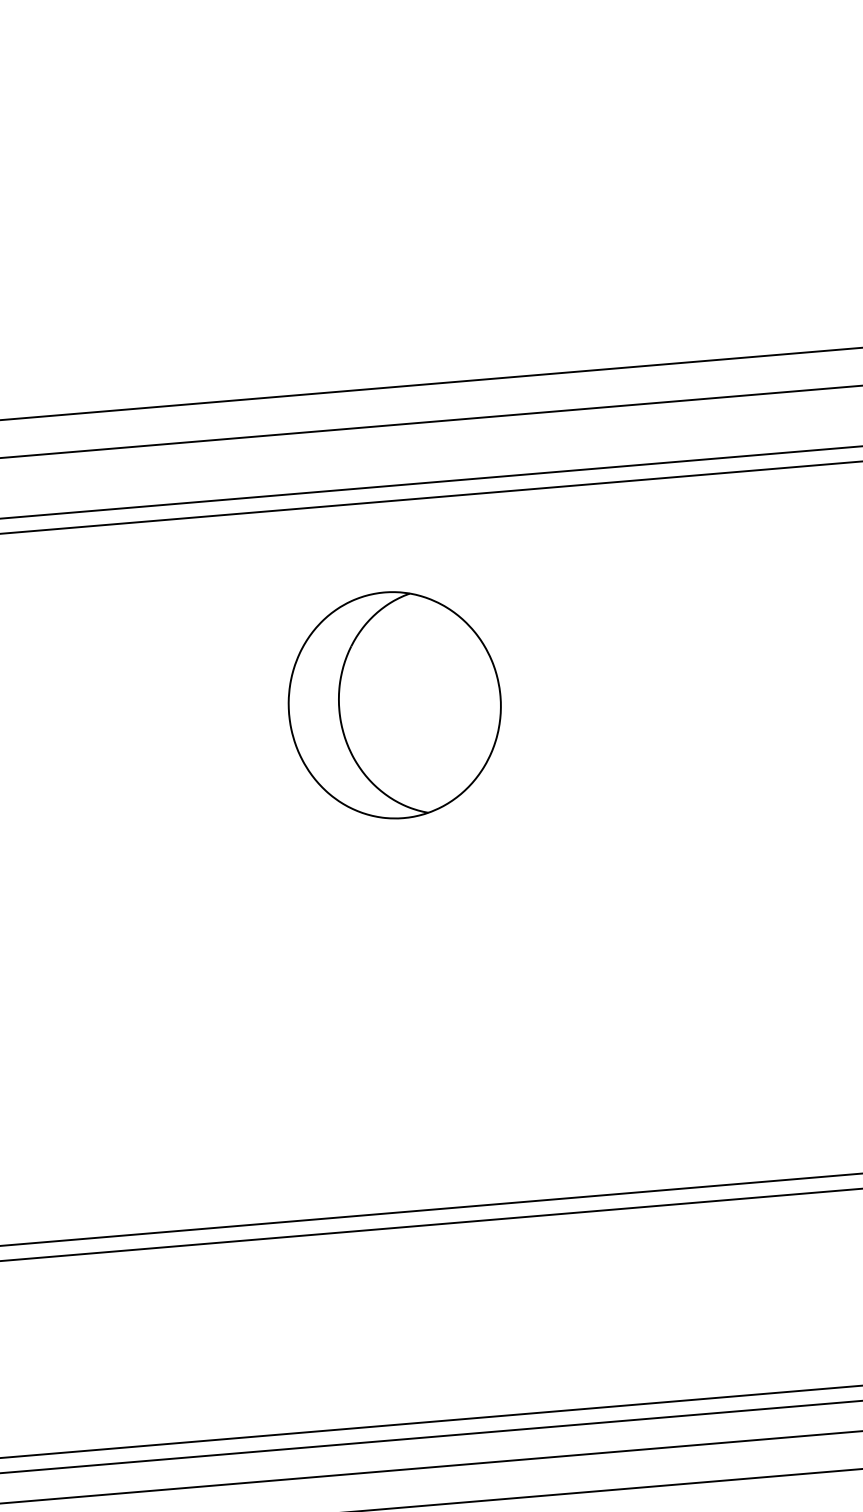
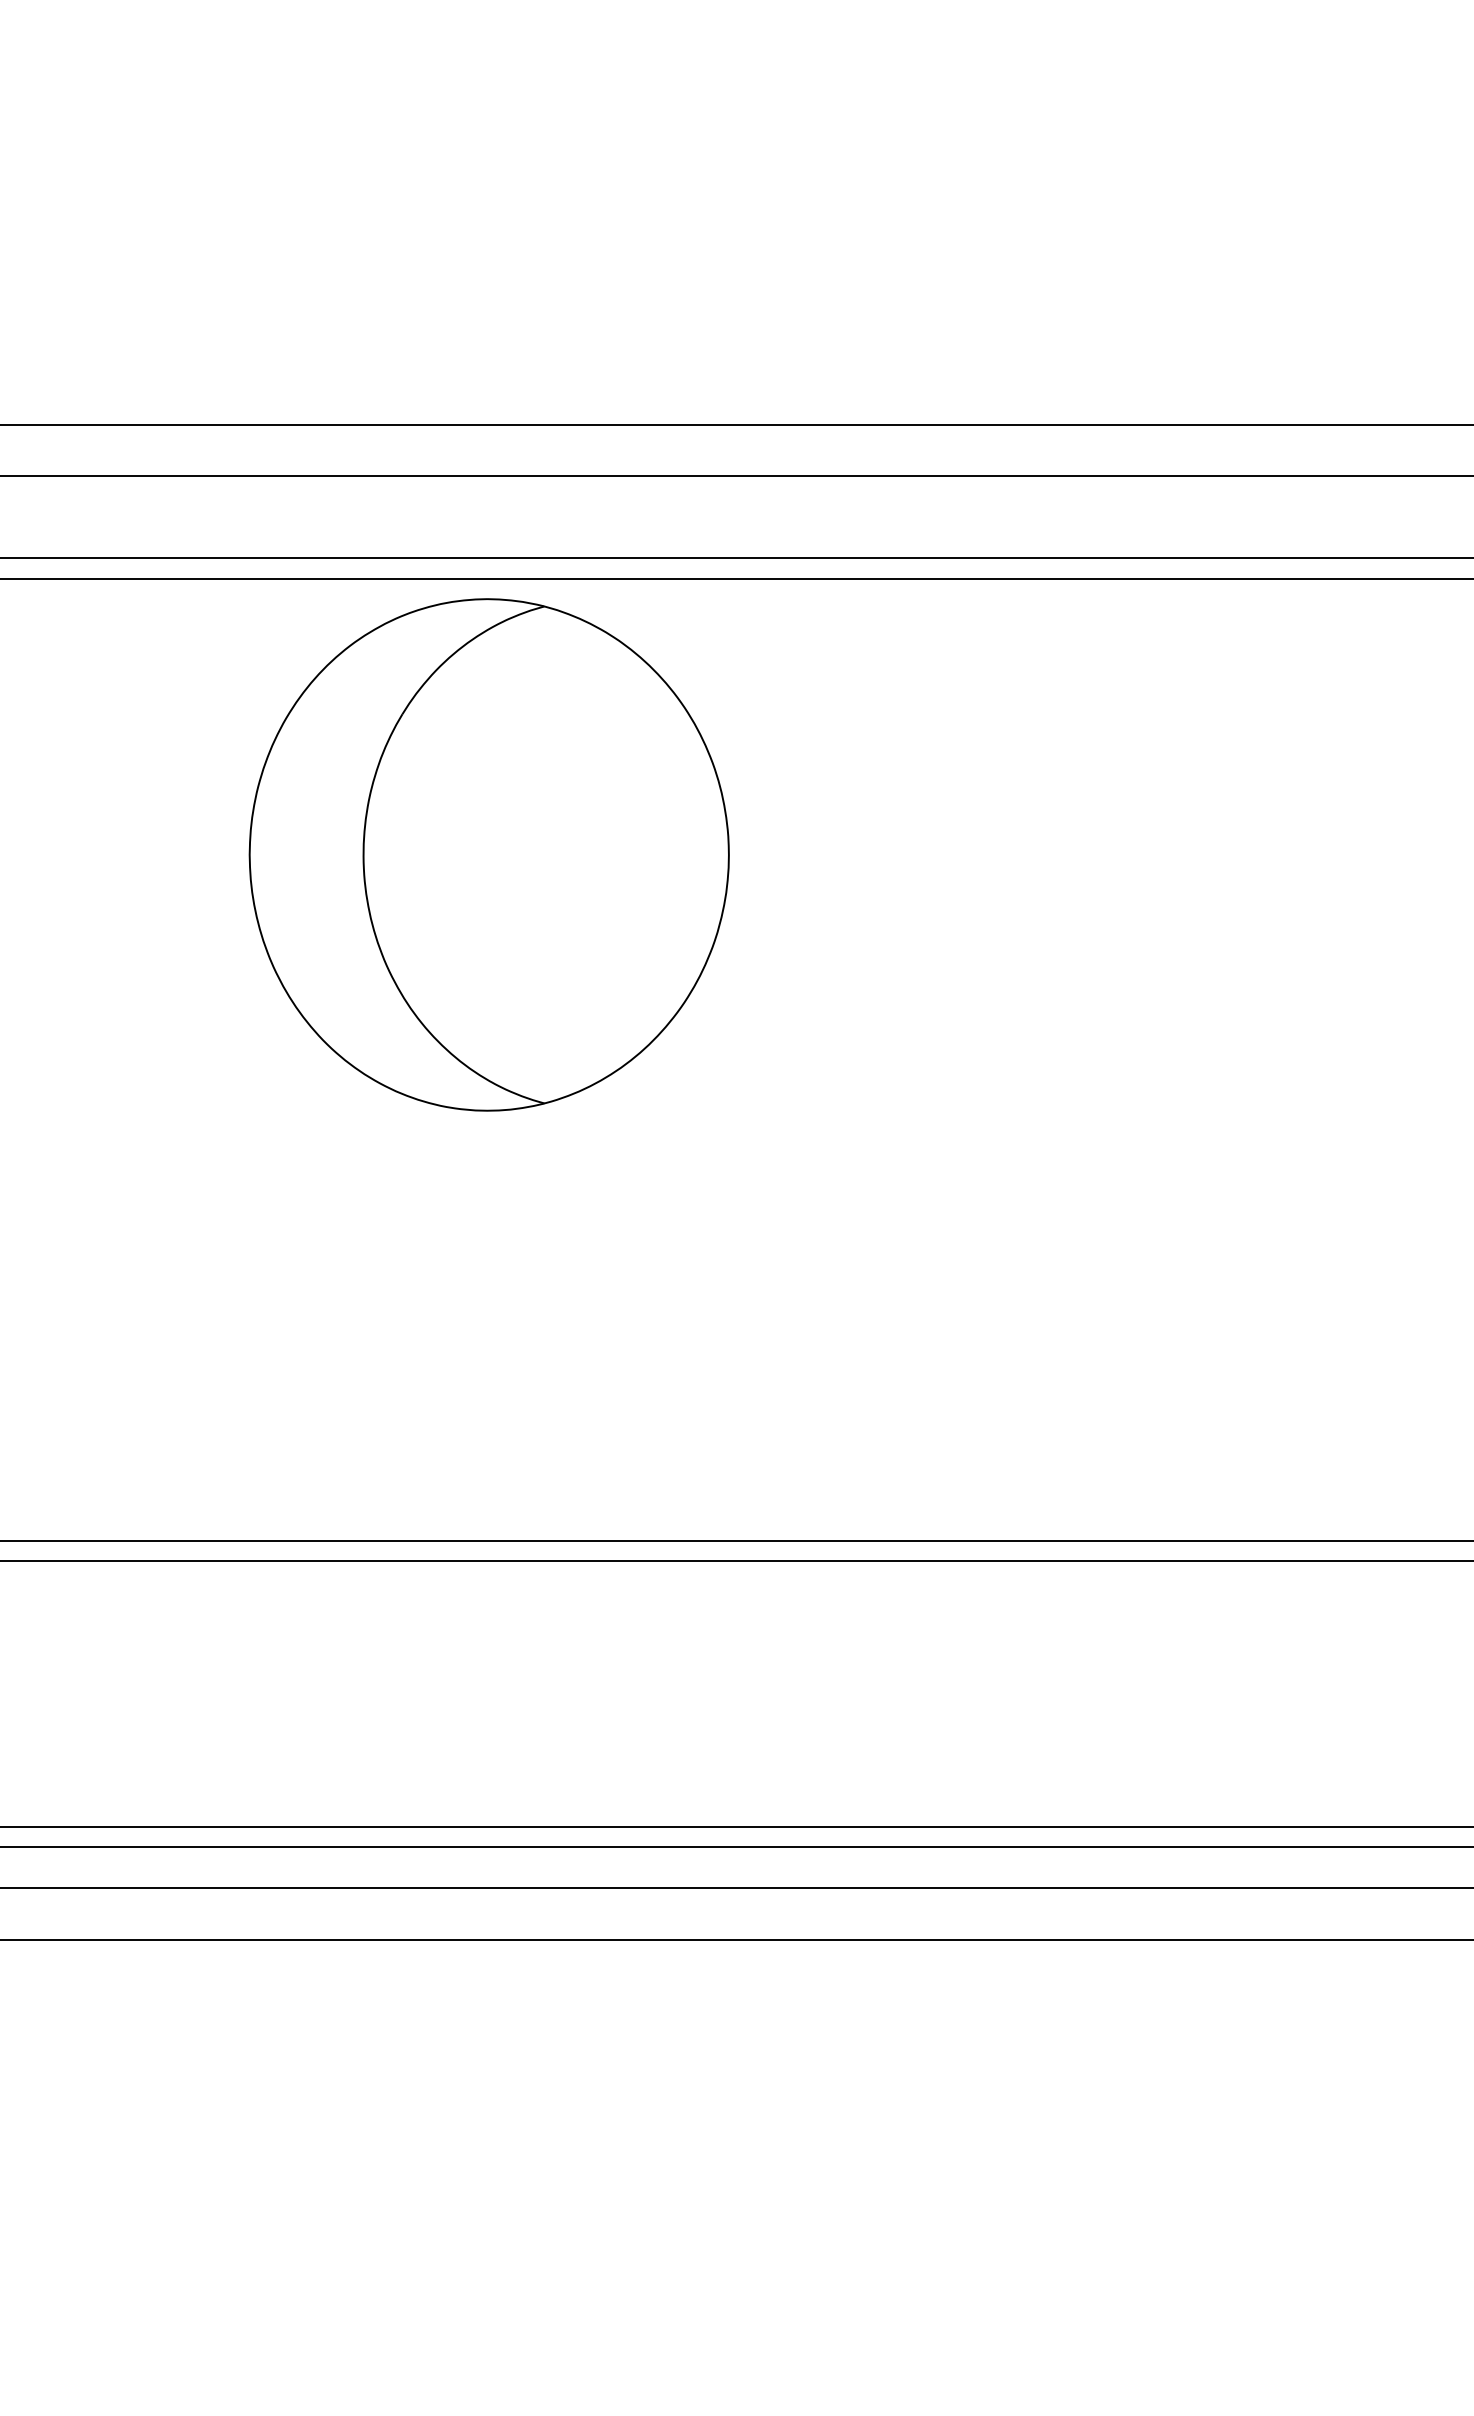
part: (394, 704) -> (488, 854), size x1.67

